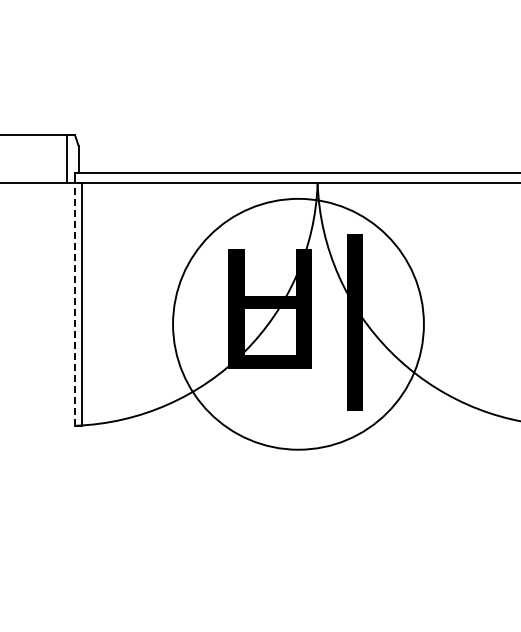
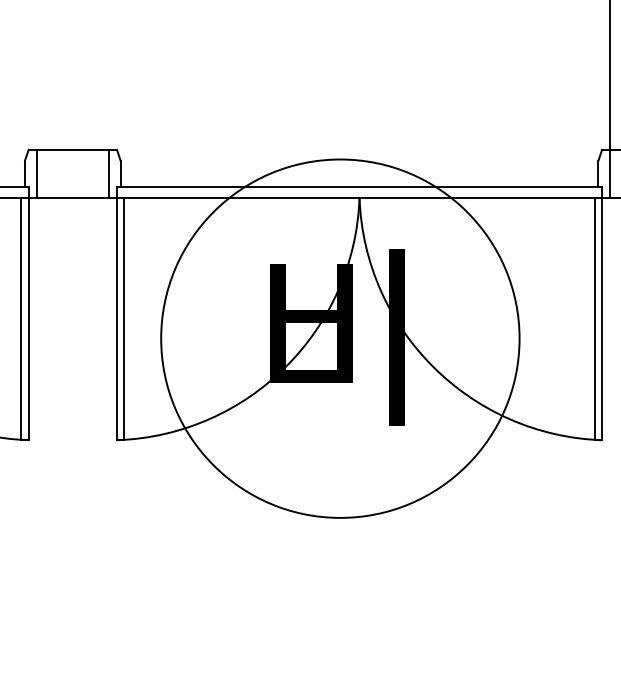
line: (75, 304) -> (117, 318), dashed -> solid
circle: (298, 324) -> (340, 338), size x1.43

